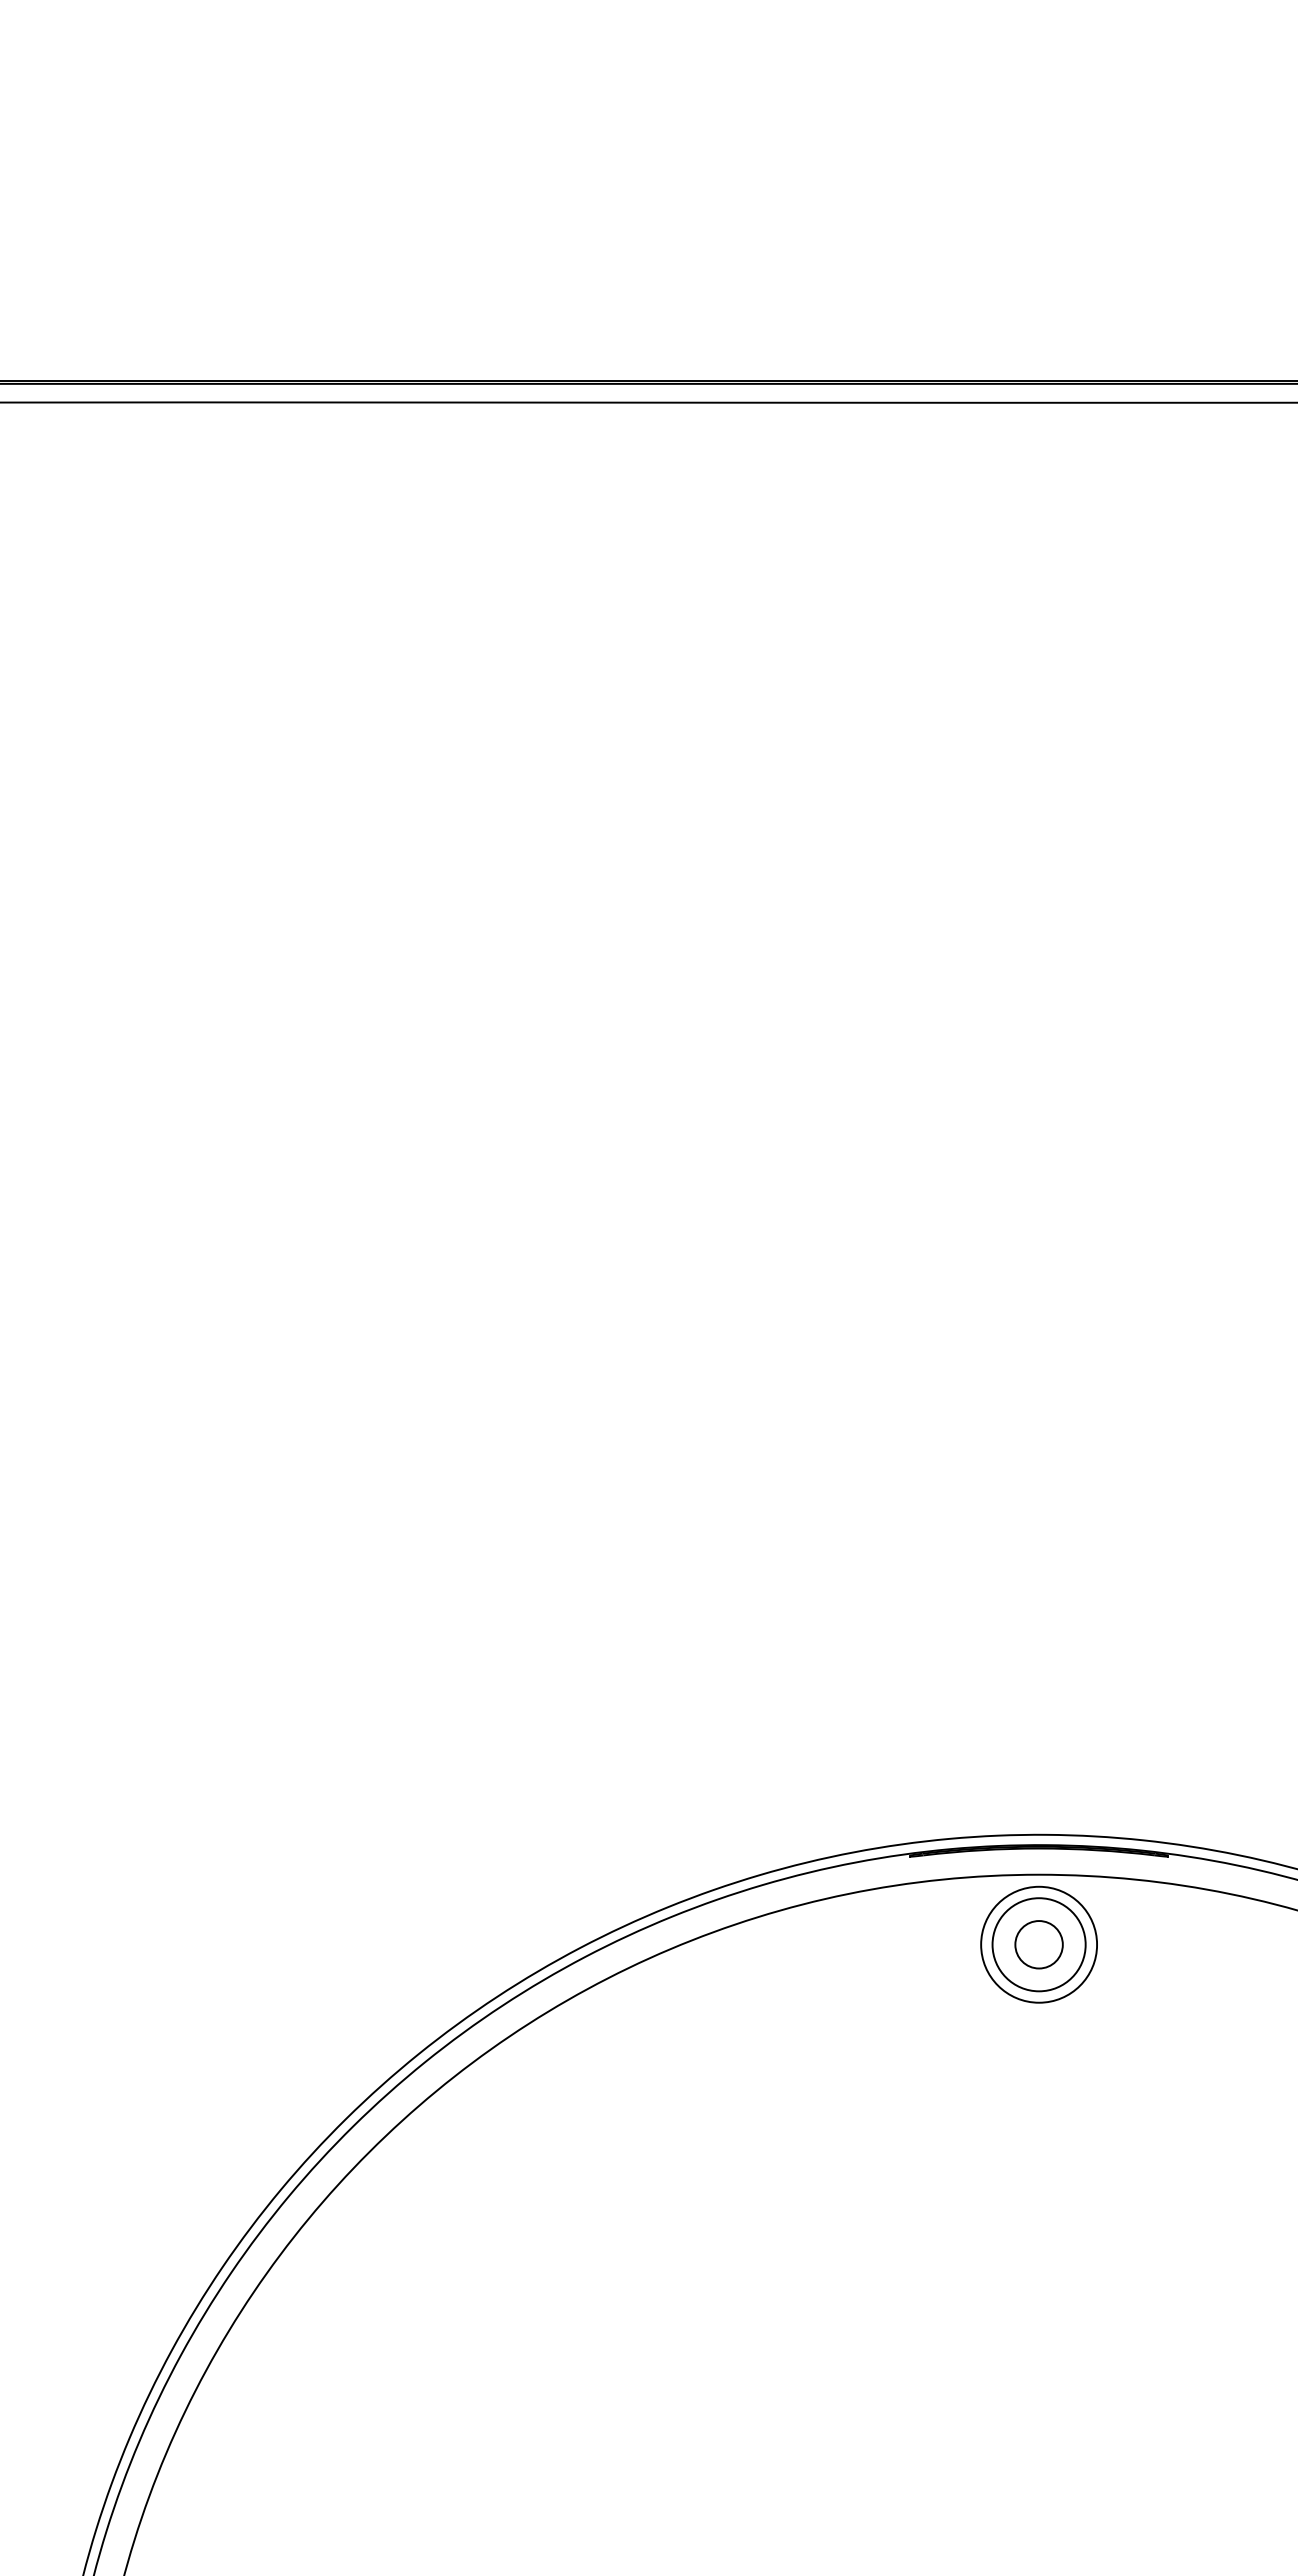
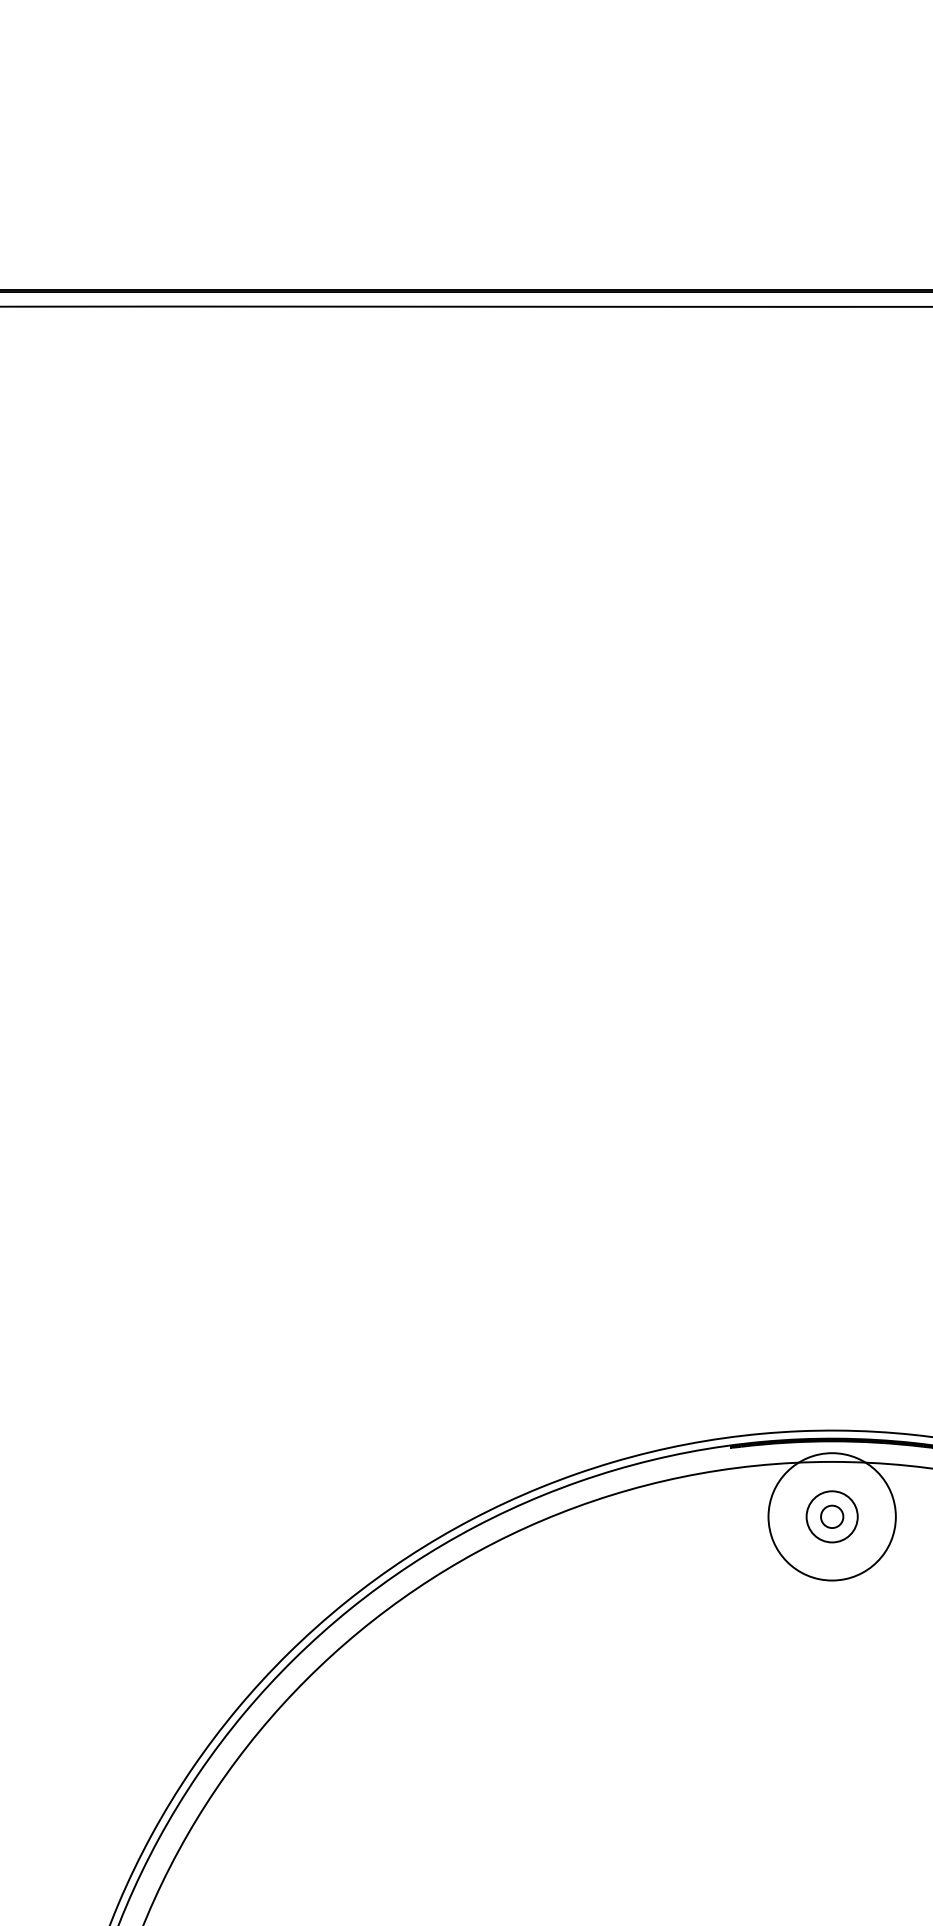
circle: (1038, 1944) -> (831, 1516), size x0.6
circle: (1038, 1944) -> (831, 1516), size x0.7
circle: (1039, 1944) -> (832, 1516), size x1.4

